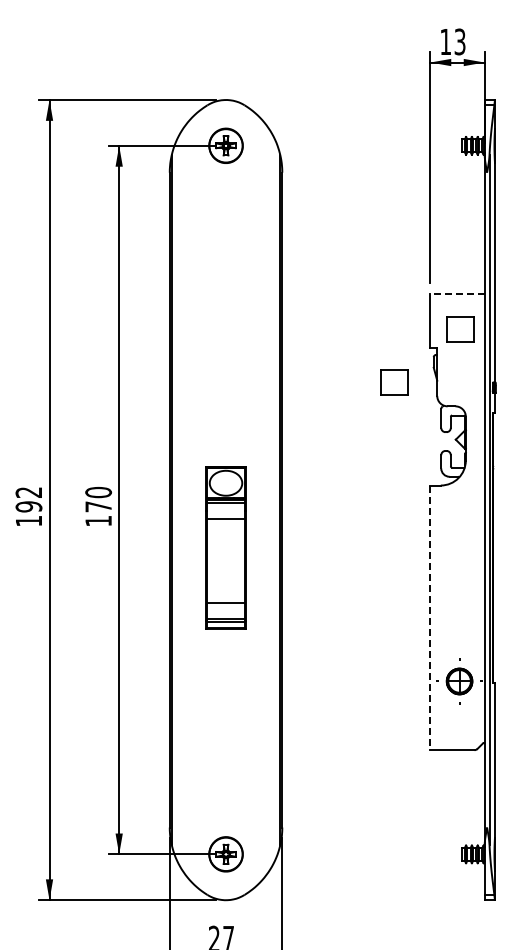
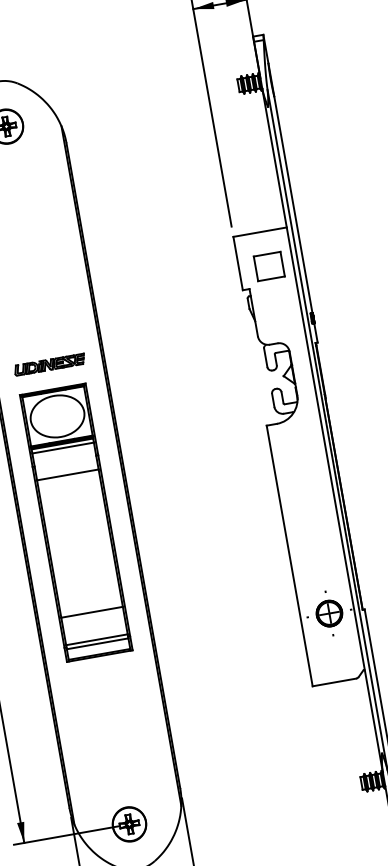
line: (457, 293) -> (260, 231), dashed -> solid
part: (394, 382) -> (213, 330), removed
part: (227, 387) -> (49, 364), added
part: (225, 547) -> (75, 522), size x1.67
line: (430, 618) -> (289, 556), dashed -> solid

